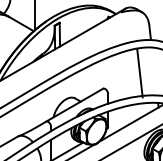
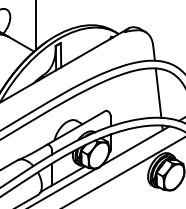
line: (139, 72) -> (158, 92), moved

